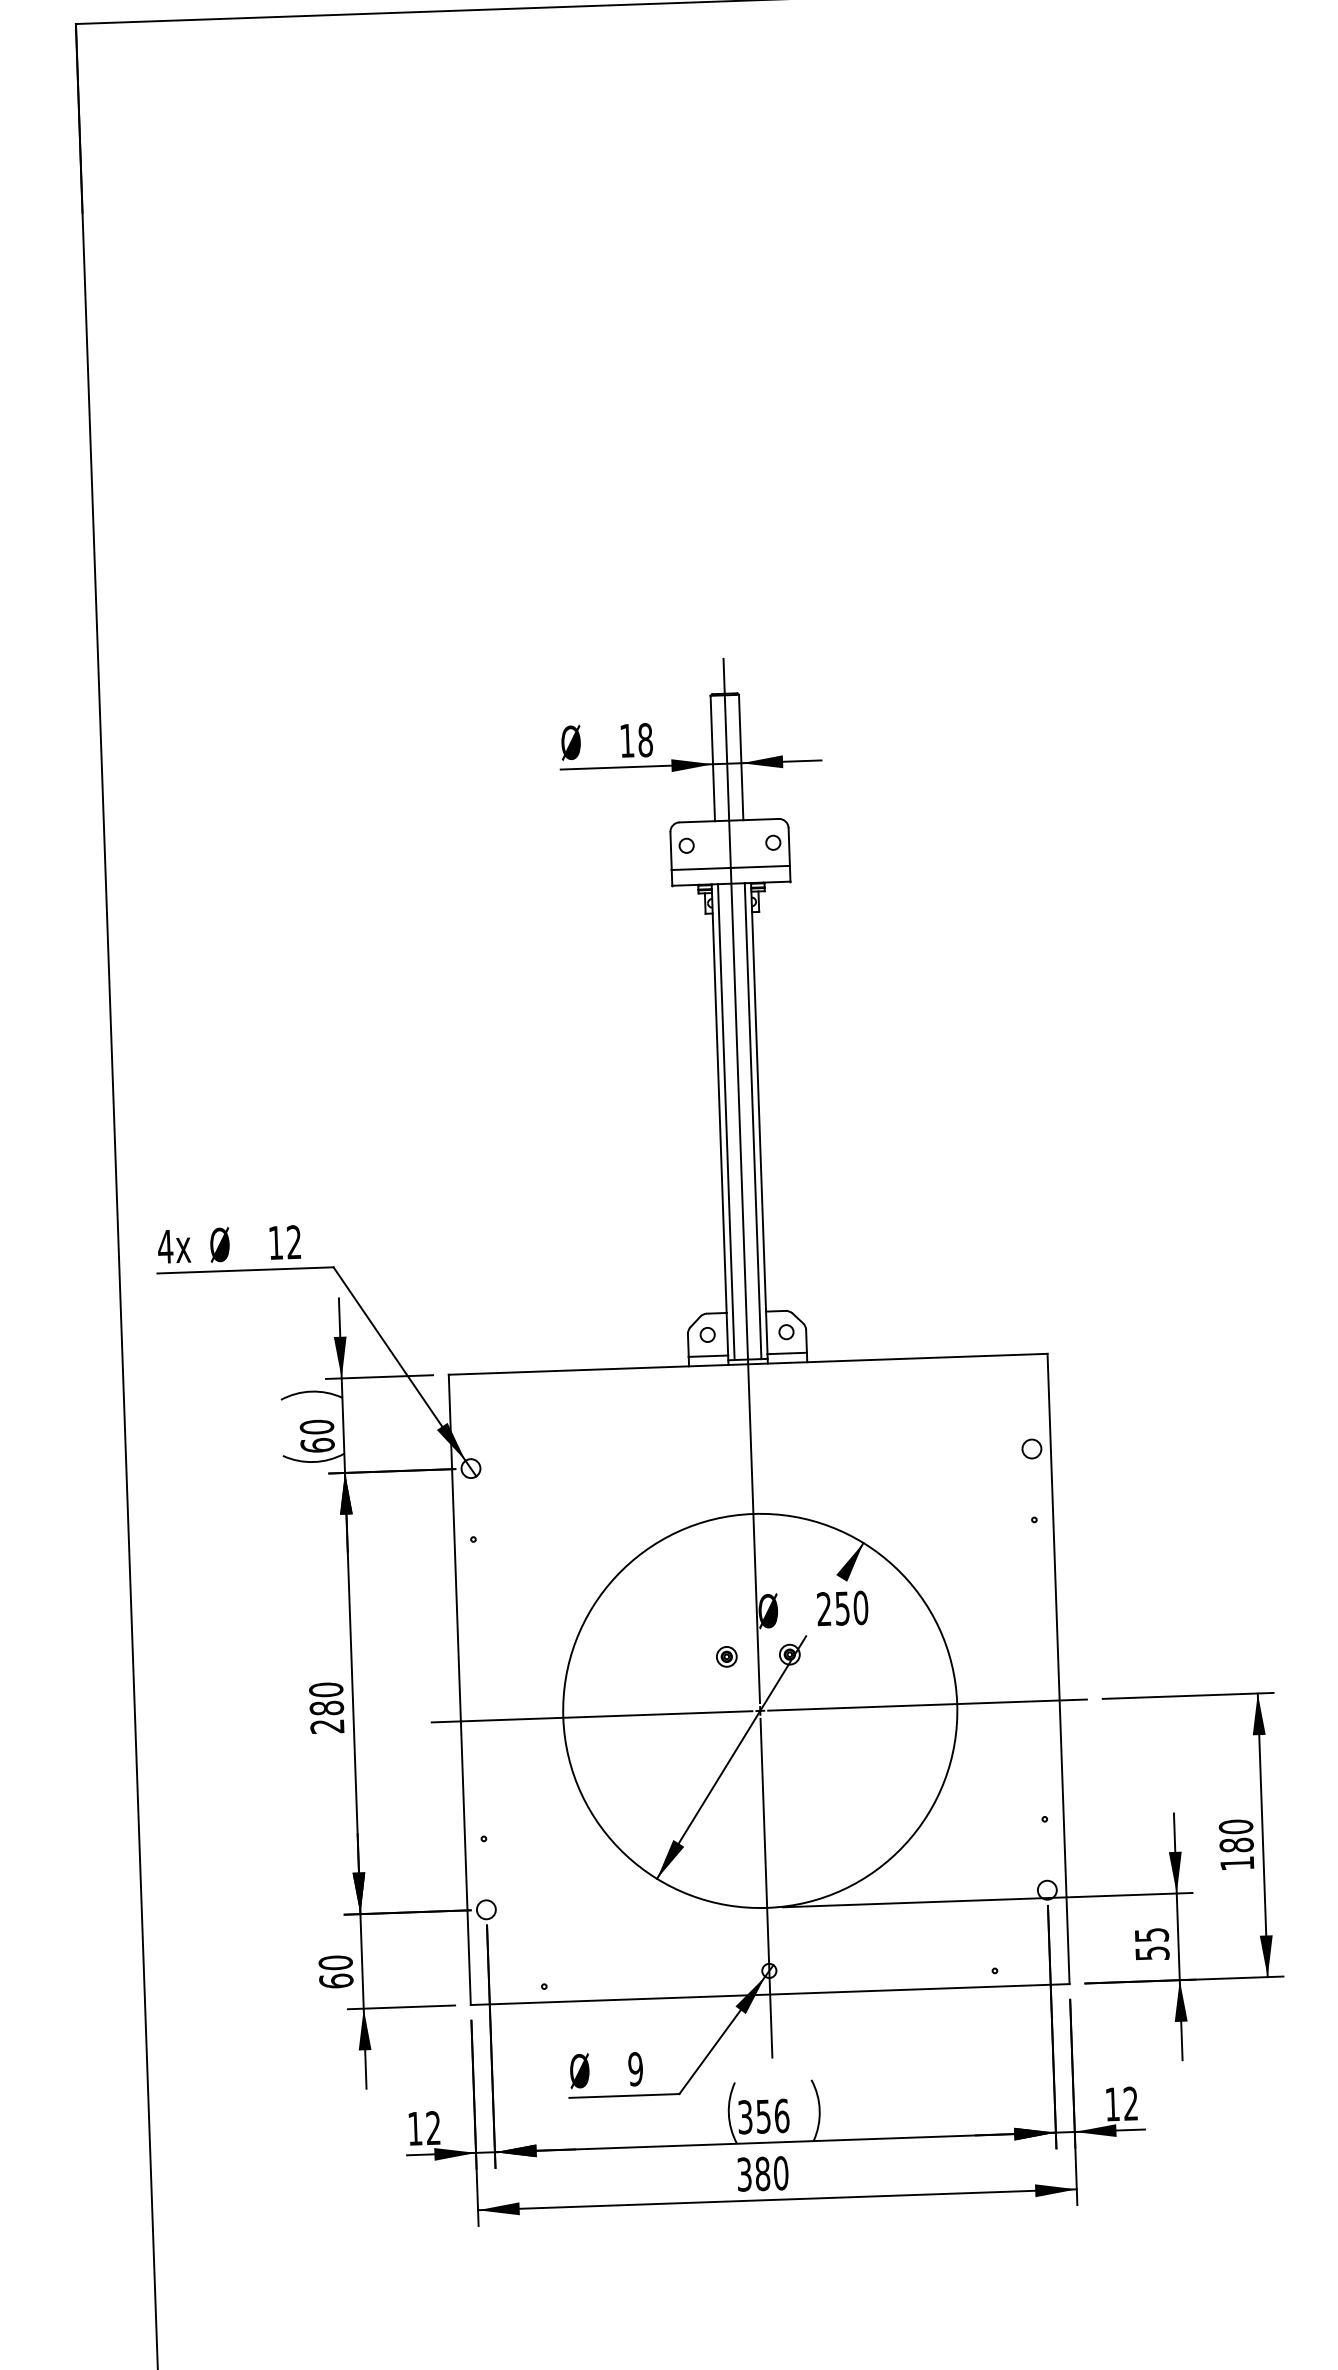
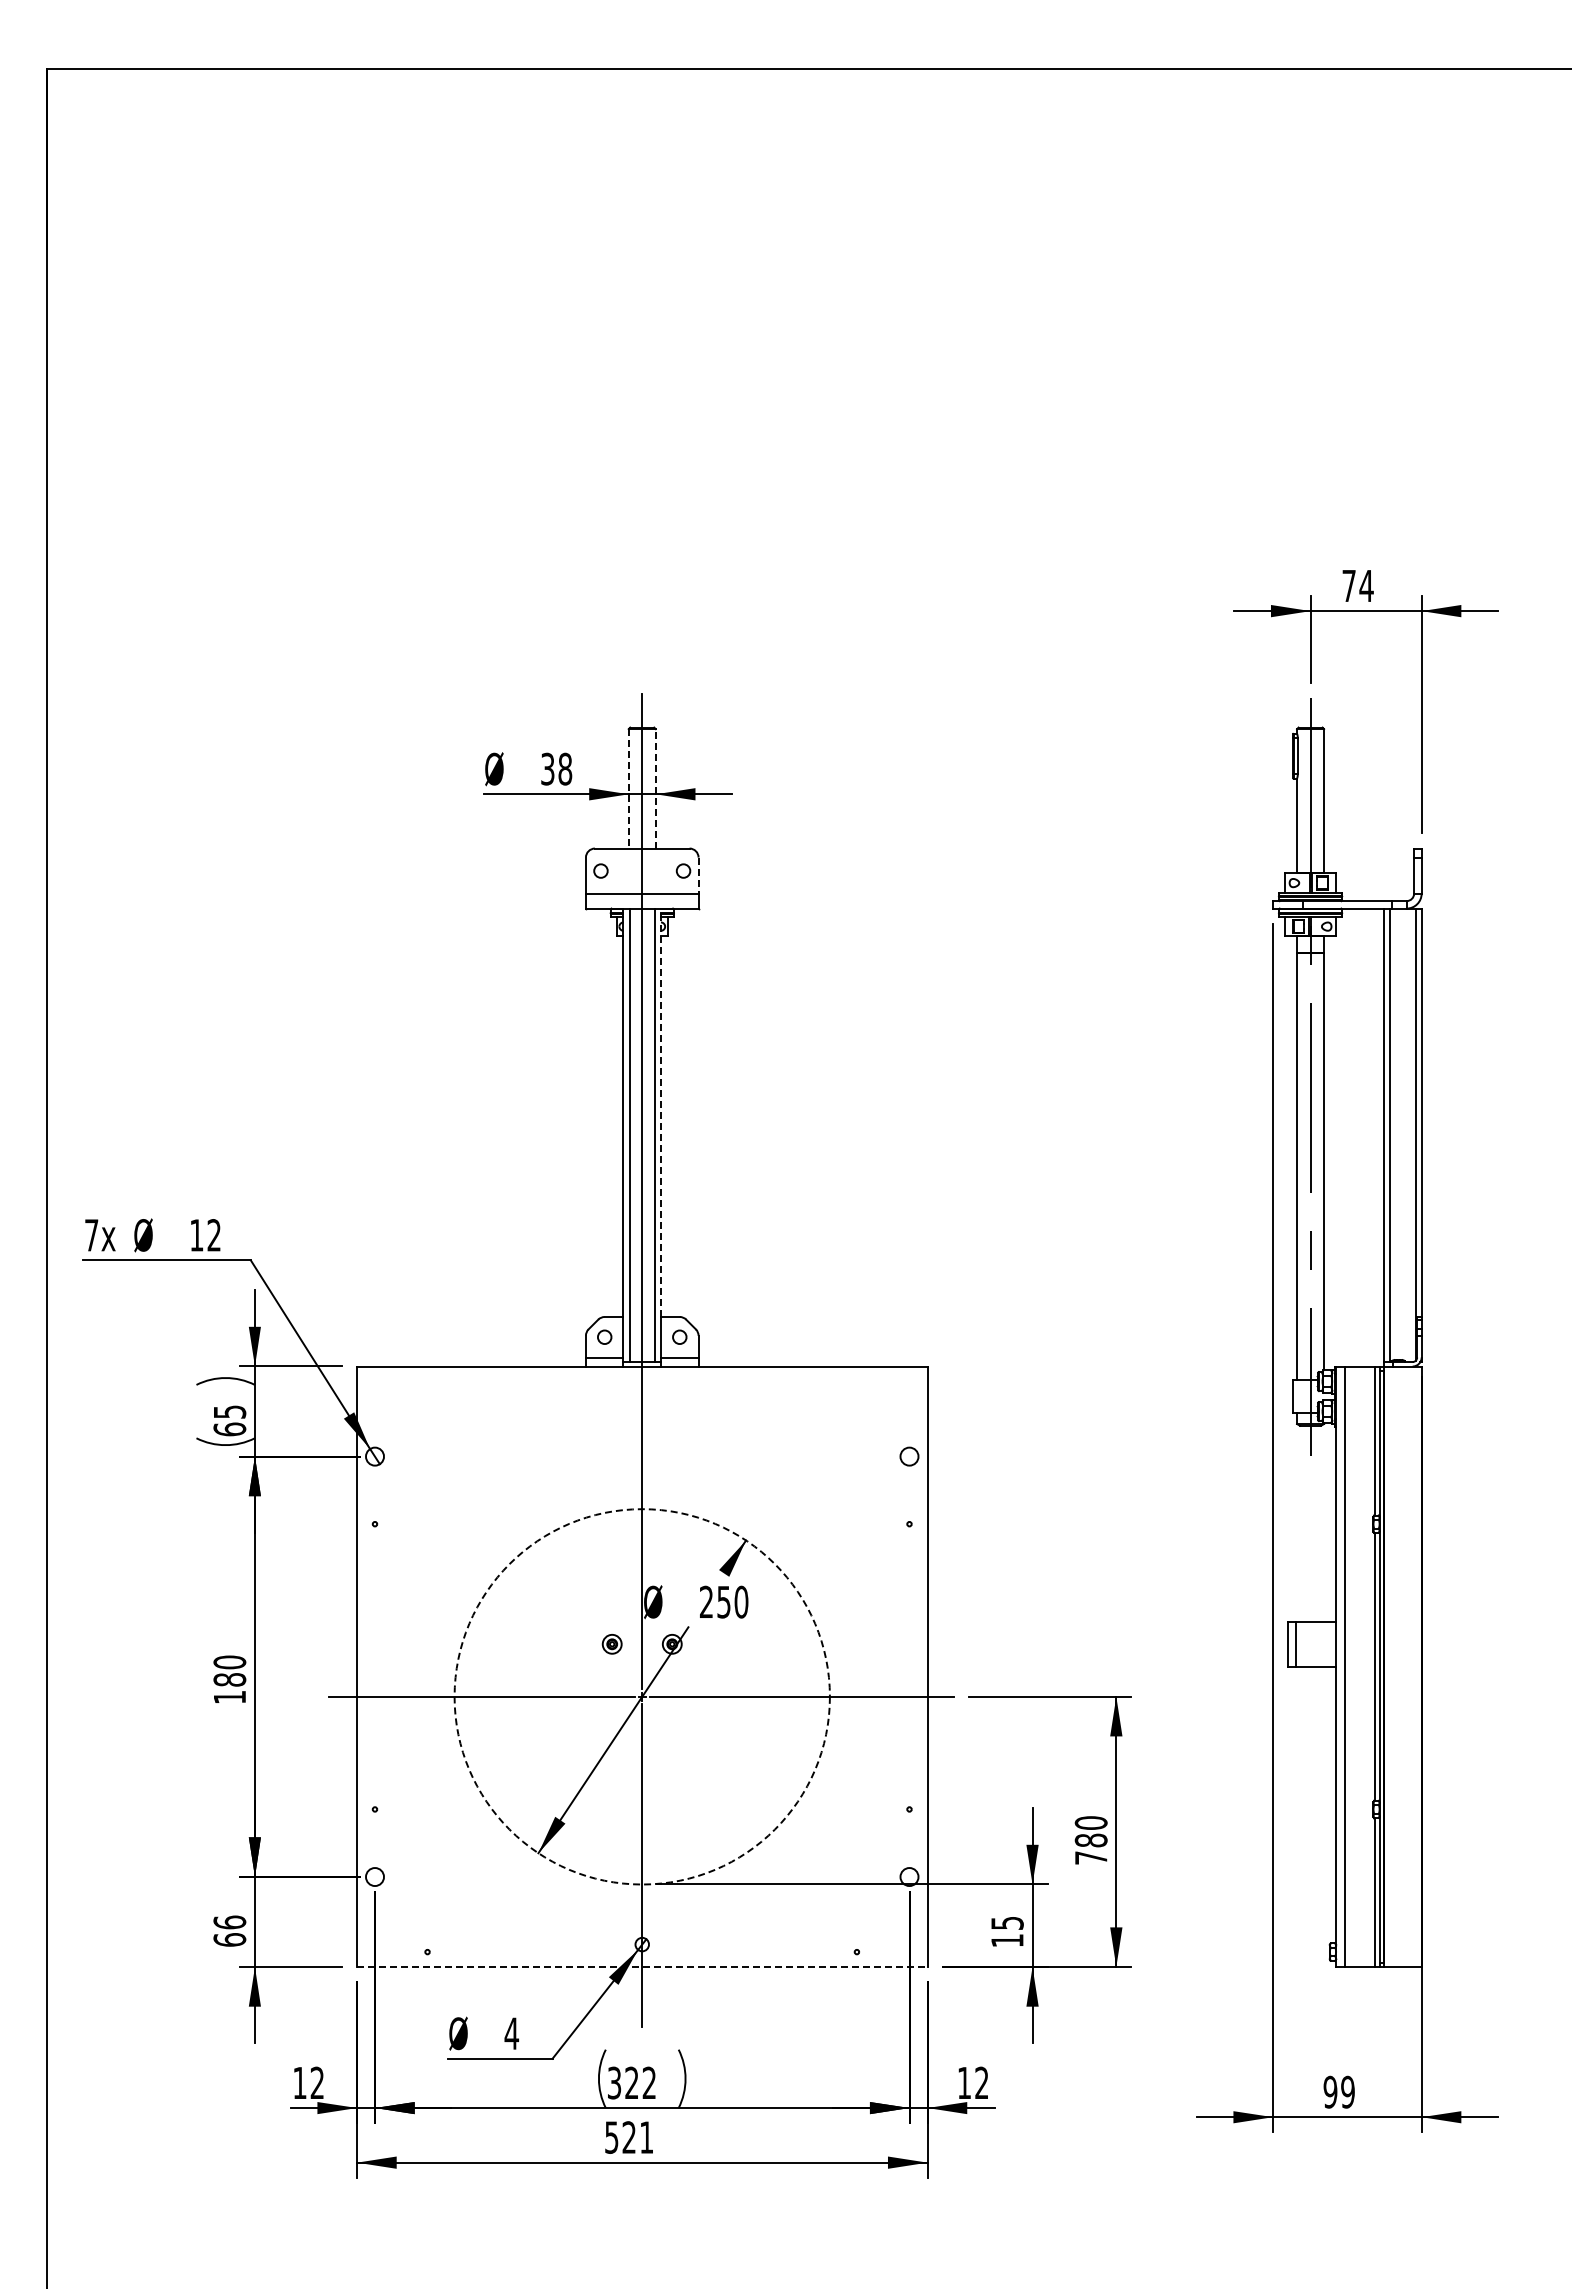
text: (626, 740) -> (547, 768), 18 -> 38
line: (740, 757) -> (655, 788), solid -> dashed
line: (712, 758) -> (628, 788), solid -> dashed
line: (789, 847) -> (698, 876), solid -> dashed
line: (759, 1096) -> (661, 1112), solid -> dashed
text: (165, 1246) -> (91, 1235), 4x -> 7x
text: (316, 1426) -> (229, 1411), 60 -> 65
circle: (759, 1710) -> (641, 1696), solid -> dashed
text: (327, 1726) -> (229, 1697), 280 -> 180
text: (1237, 1863) -> (1091, 1857), 180 -> 780
text: (1152, 1953) -> (1007, 1940), 55 -> 15
text: (335, 1962) -> (229, 1922), 60 -> 66
line: (770, 1994) -> (642, 1967), solid -> dashed
text: (635, 2069) -> (511, 2033), 9 -> 4
text: (772, 2115) -> (640, 2082), 356 -> 322
text: (763, 2173) -> (629, 2137), 380 -> 521

